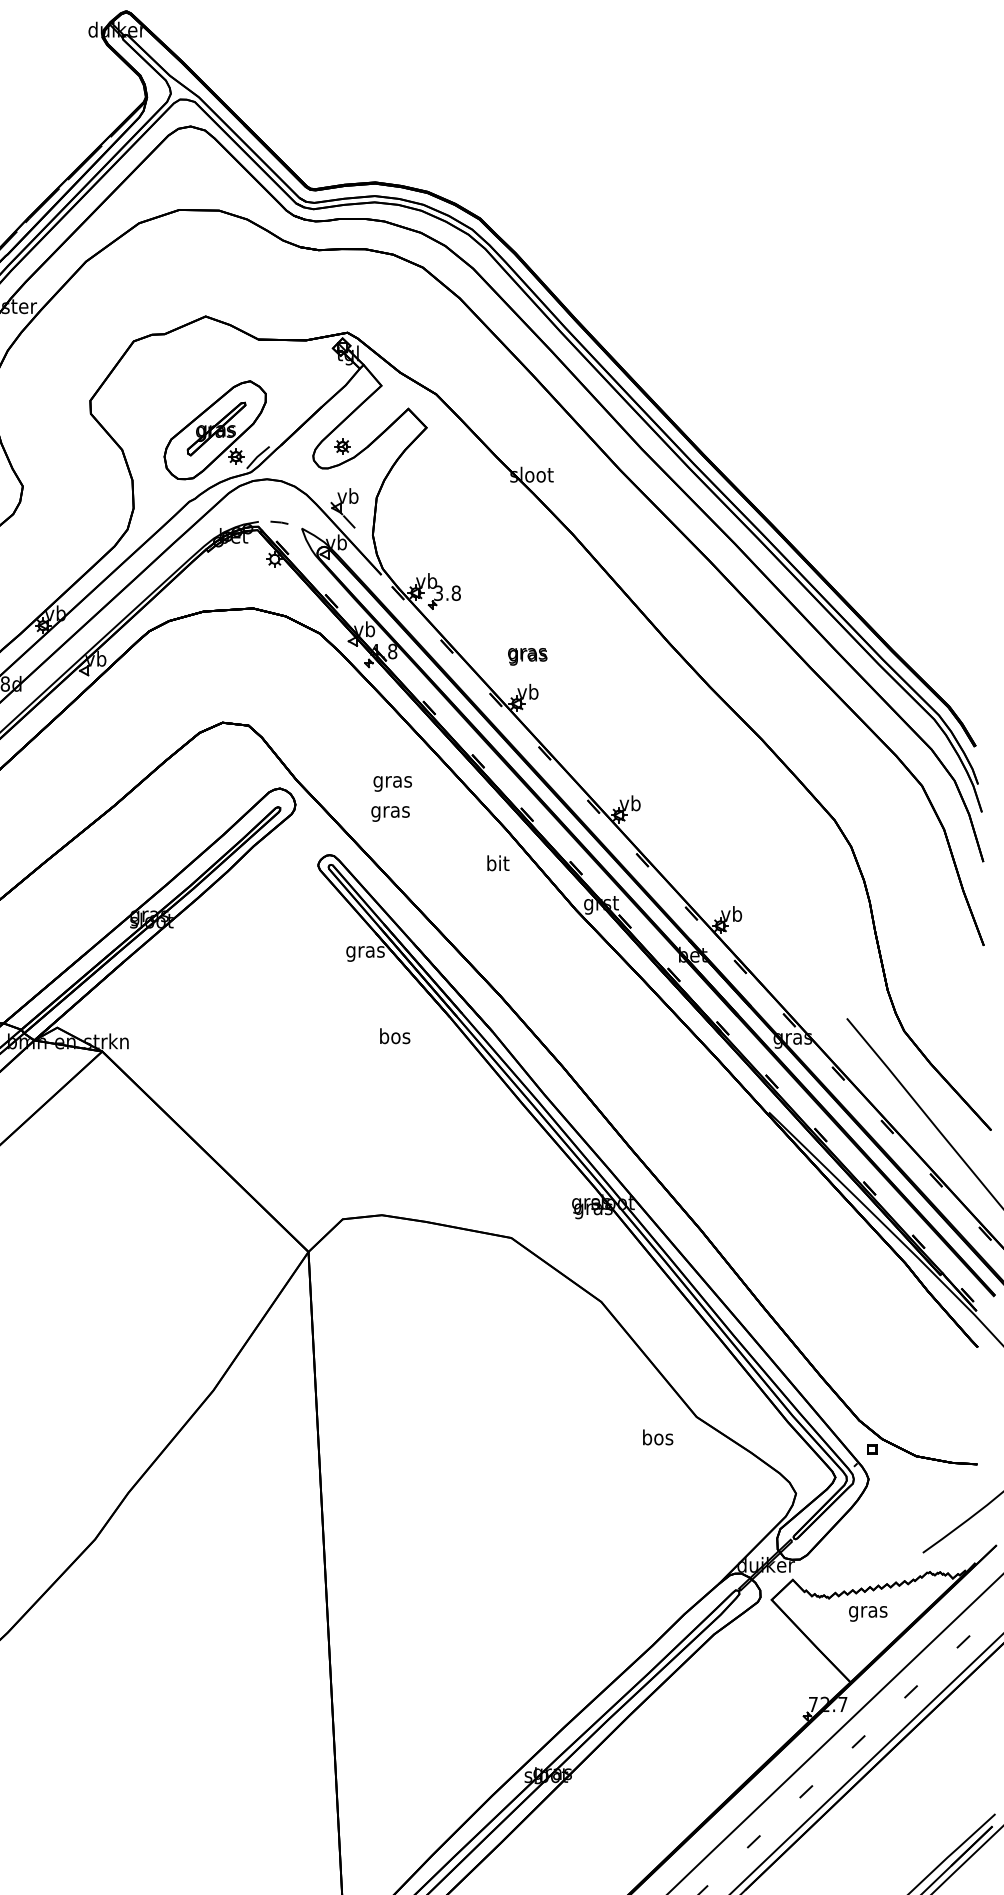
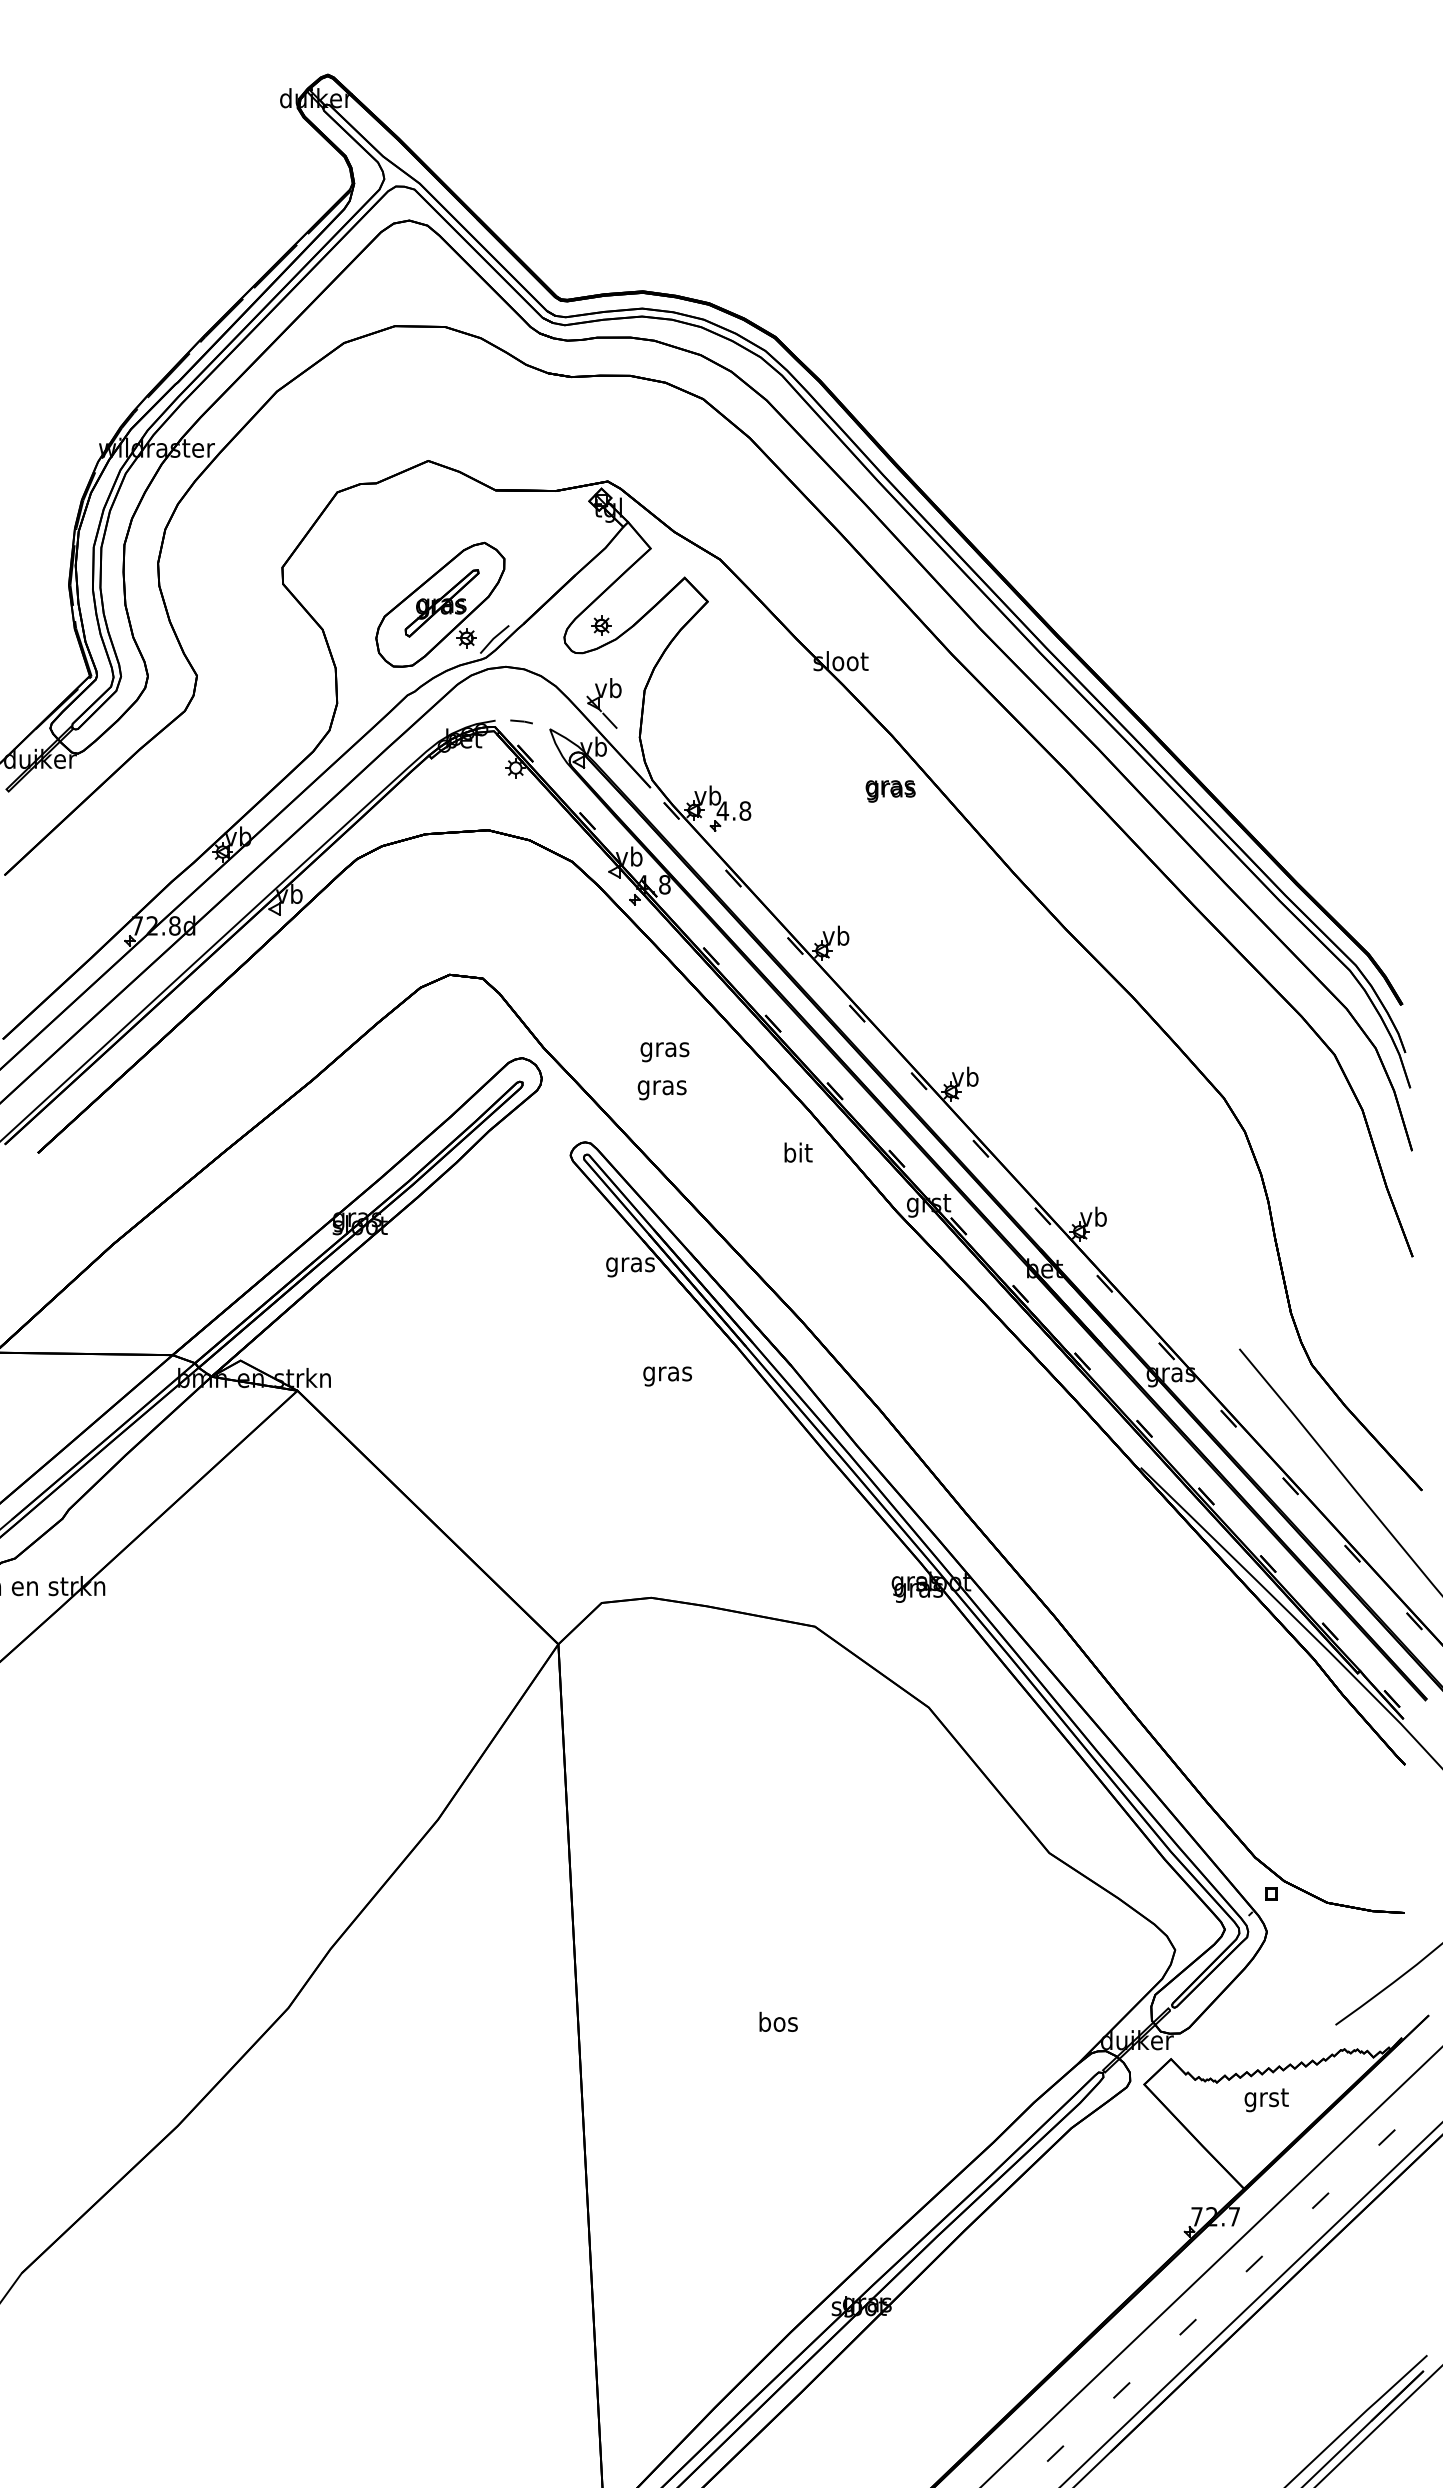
text: (438, 592) -> (722, 810), 3.8 -> 4.8
text: (527, 656) -> (890, 791), moved
text: (394, 1037) -> (667, 1373), bos -> gras
text: (658, 1437) -> (778, 2021), moved
text: (868, 1612) -> (1266, 2100), gras -> grst

